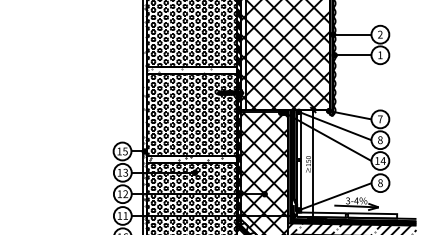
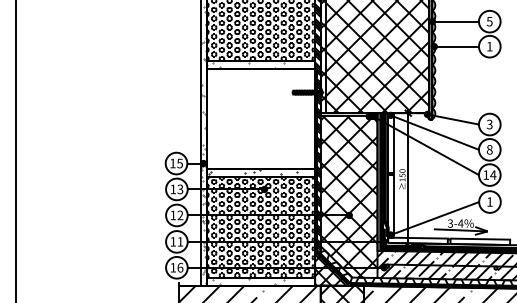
text: (380, 34) -> (489, 21), 2 -> 5
hatch: (191, 114) -> (260, 118), removed
text: (380, 119) -> (489, 124), 7 -> 3
text: (380, 182) -> (489, 201), 8 -> 1

